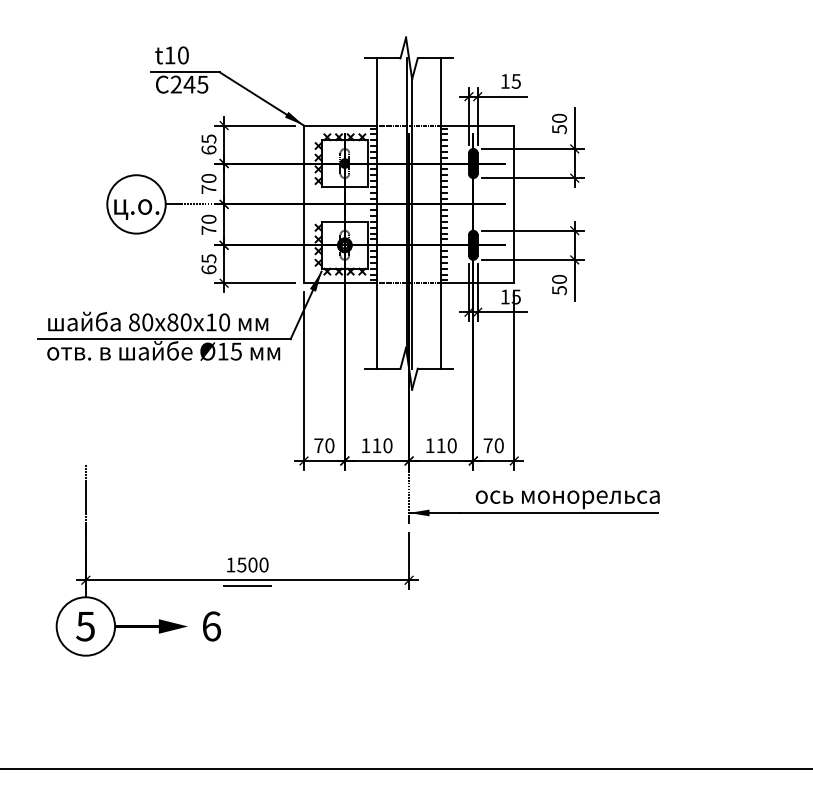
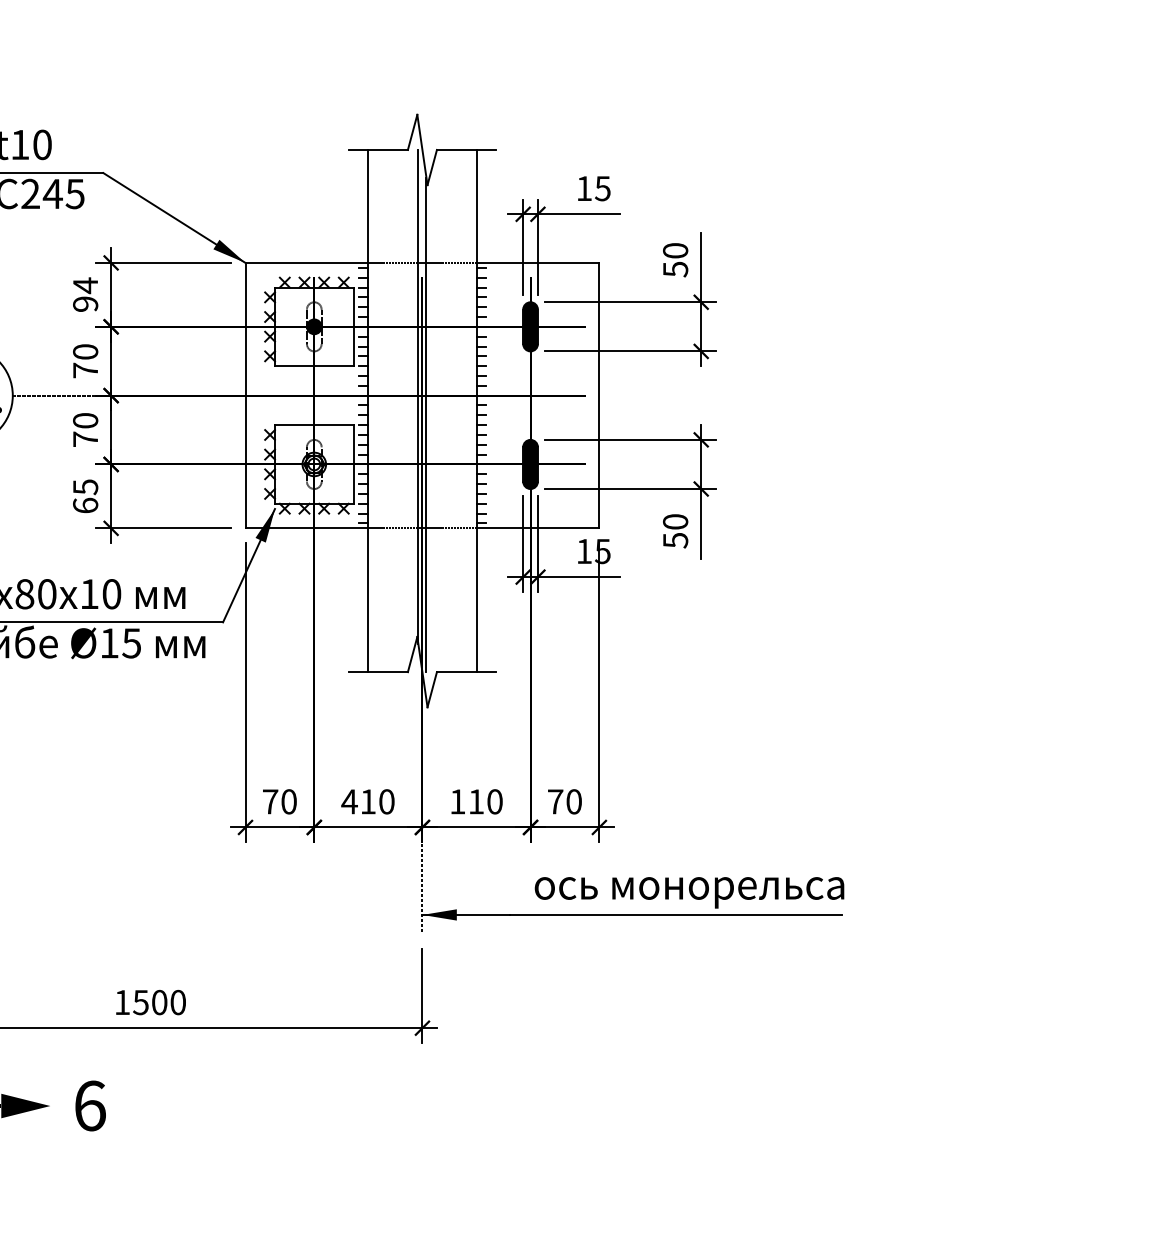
text: (208, 144) -> (84, 294), 65 -> 94
text: (365, 445) -> (349, 801), 110 -> 410
line: (247, 586) -> (150, 1038), removed

